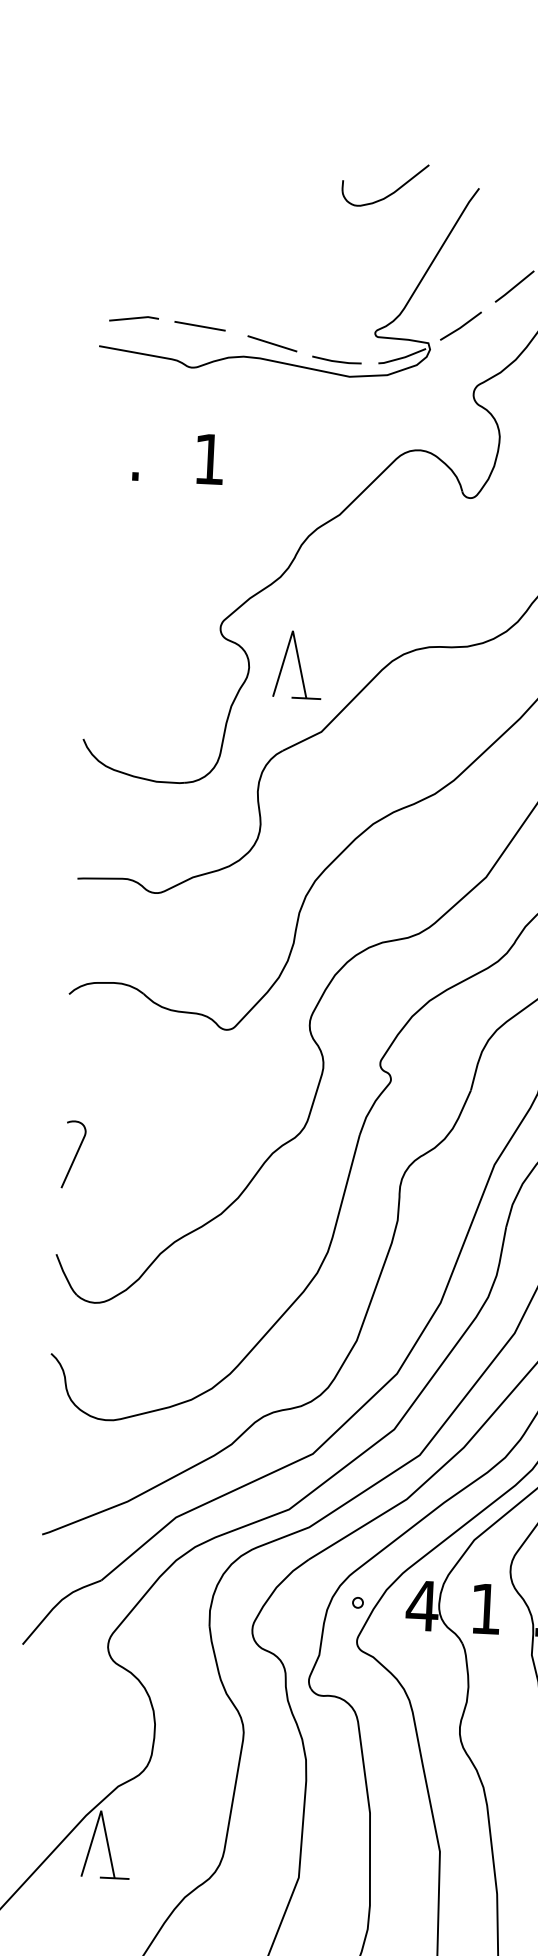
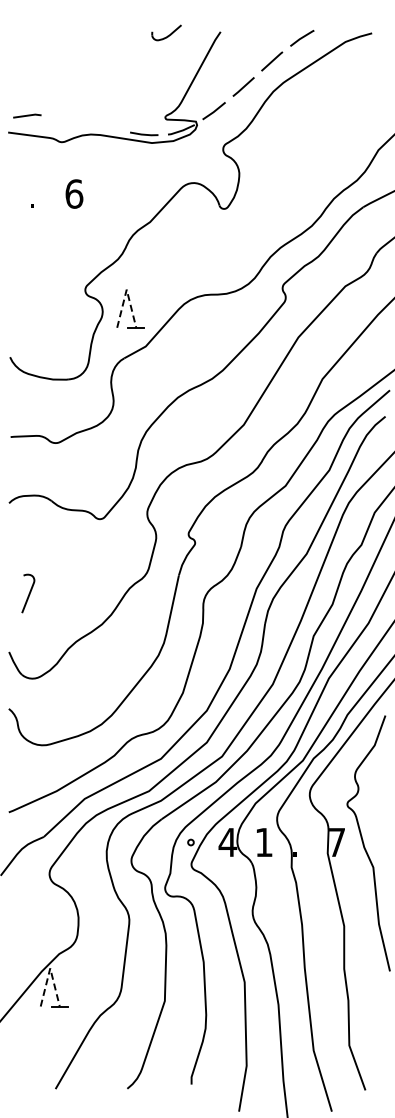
part: (384, 184) -> (166, 32), size x0.6
line: (200, 326) -> (65, 118), removed
line: (271, 343) -> (106, 126), removed
text: (209, 458) -> (74, 193), 1 -> 6
line: (292, 630) -> (126, 289), solid -> dashed
curve: (74, 1154) -> (28, 593), moved
line: (101, 1811) -> (50, 968), solid -> dashed

